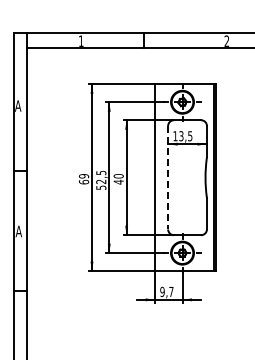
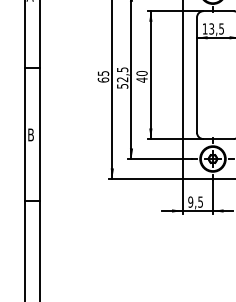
text: (83, 176) -> (102, 73), 69 -> 65
line: (168, 177) -> (197, 74), dashed -> solid
text: (18, 231) -> (30, 134), A -> B
text: (171, 292) -> (200, 202), 9,7 -> 9,5

